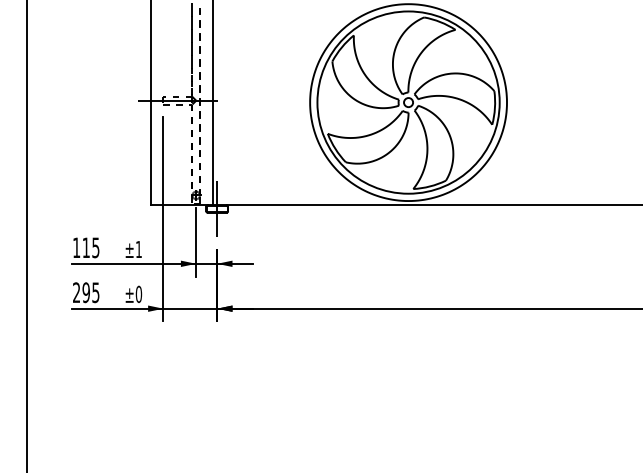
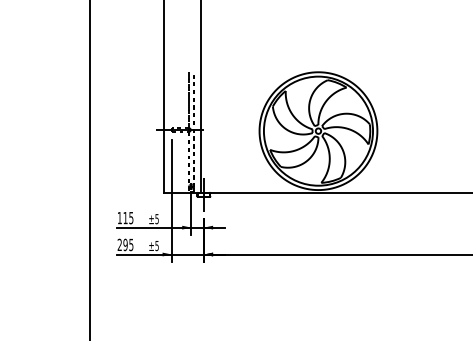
text: (137, 250) -> (156, 219), ±1 -> ±5
text: (137, 295) -> (156, 246), ±0 -> ±5

